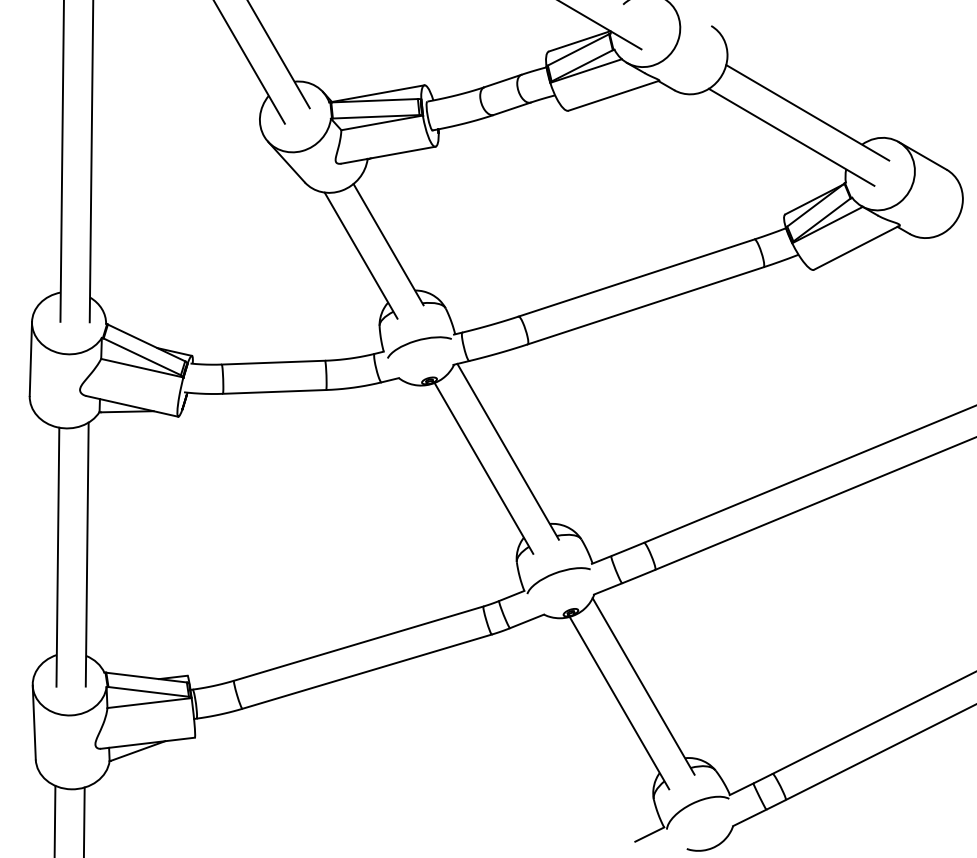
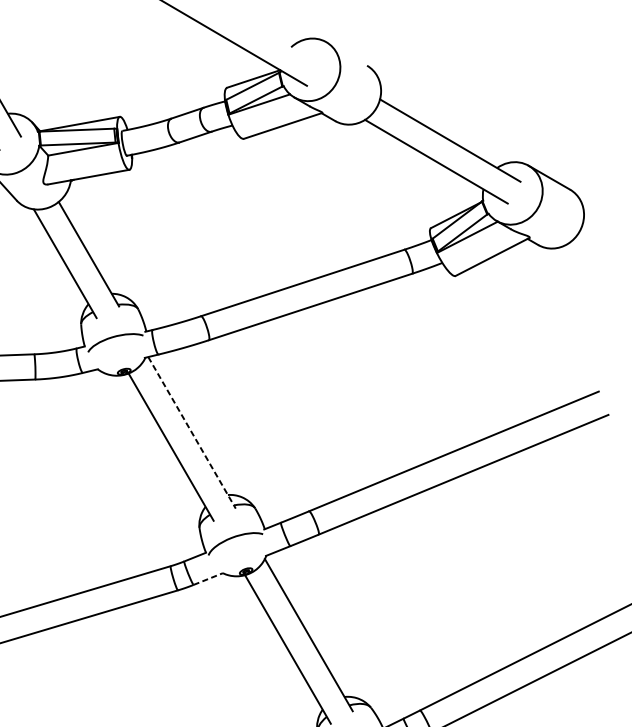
line: (508, 451) -> (192, 432), solid -> dashed
line: (527, 621) -> (208, 579), solid -> dashed

